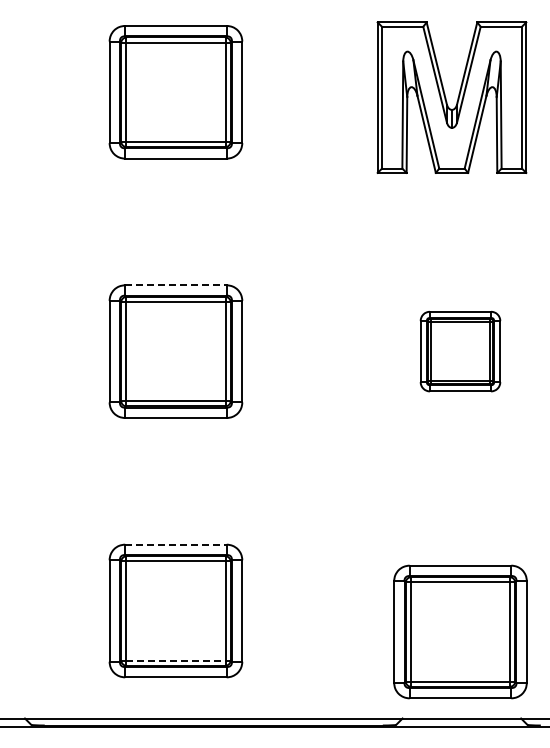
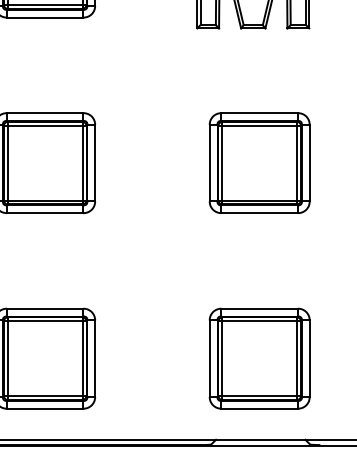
line: (175, 285) -> (44, 113), dashed -> solid
part: (460, 351) -> (259, 163), size x1.67
line: (175, 544) -> (44, 308), dashed -> solid
part: (460, 631) -> (259, 358), moved
line: (175, 660) -> (44, 396), dashed -> solid

